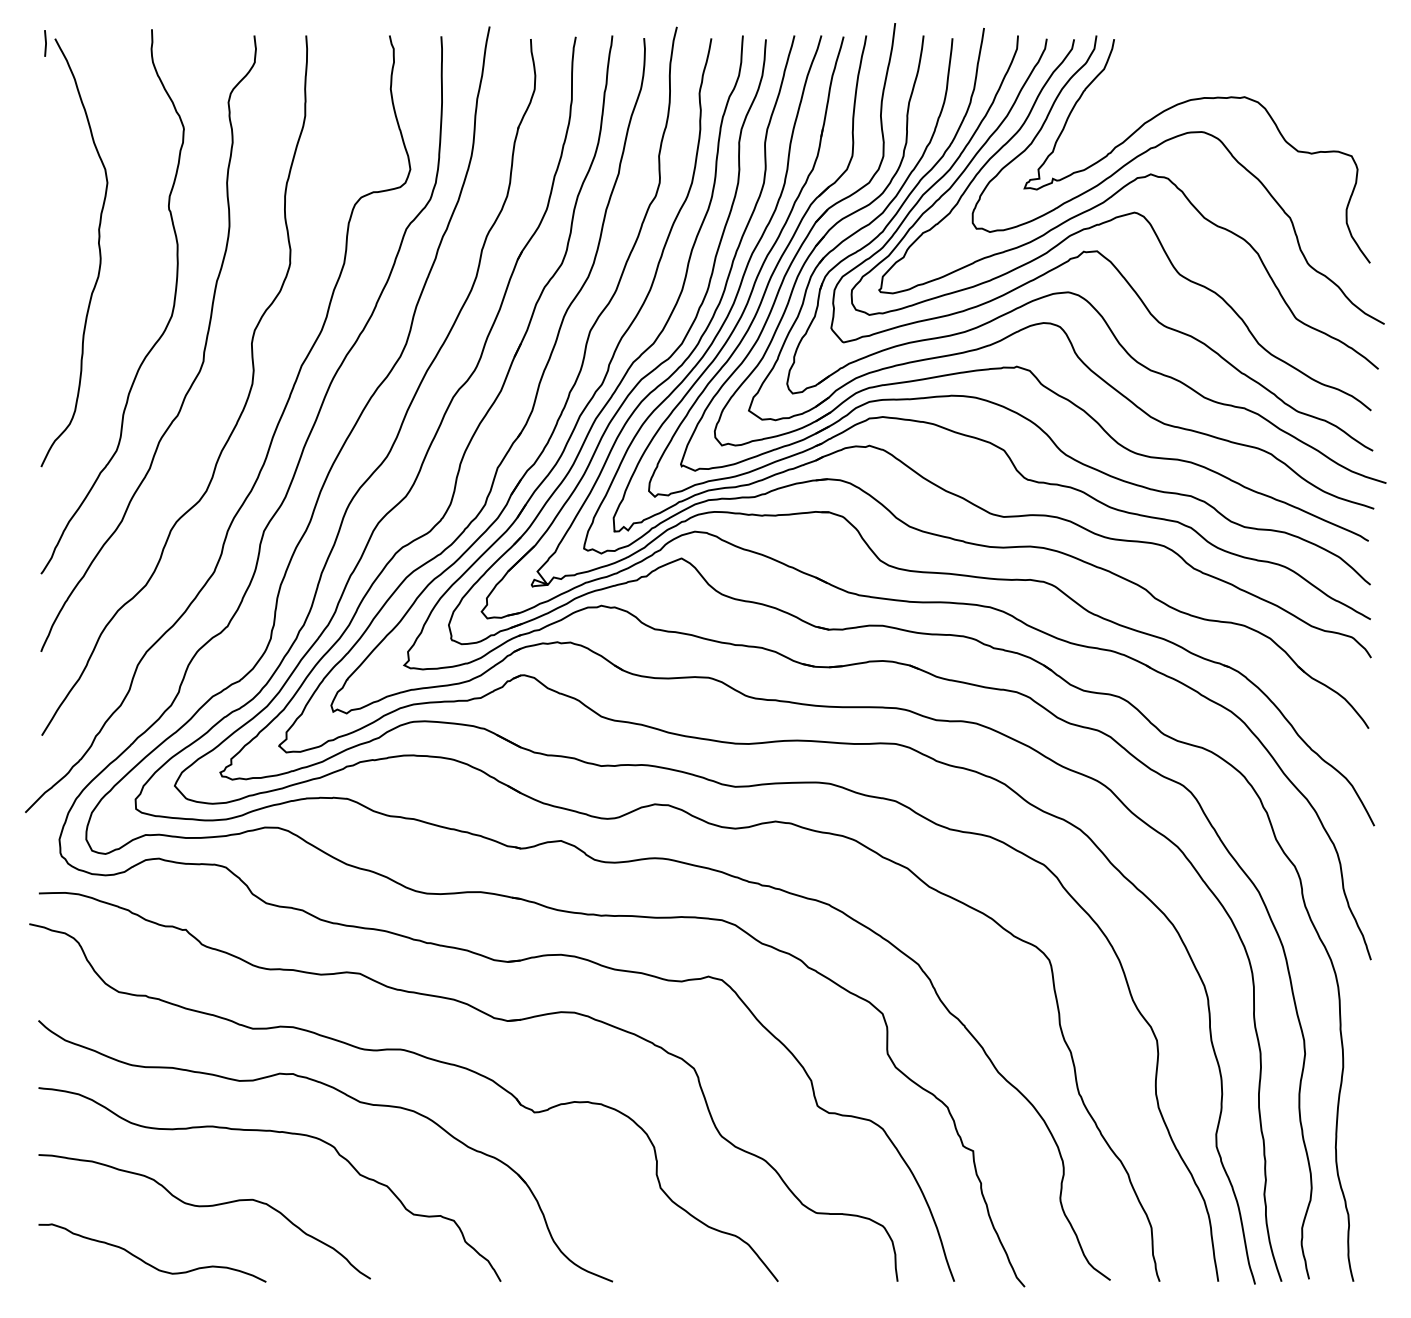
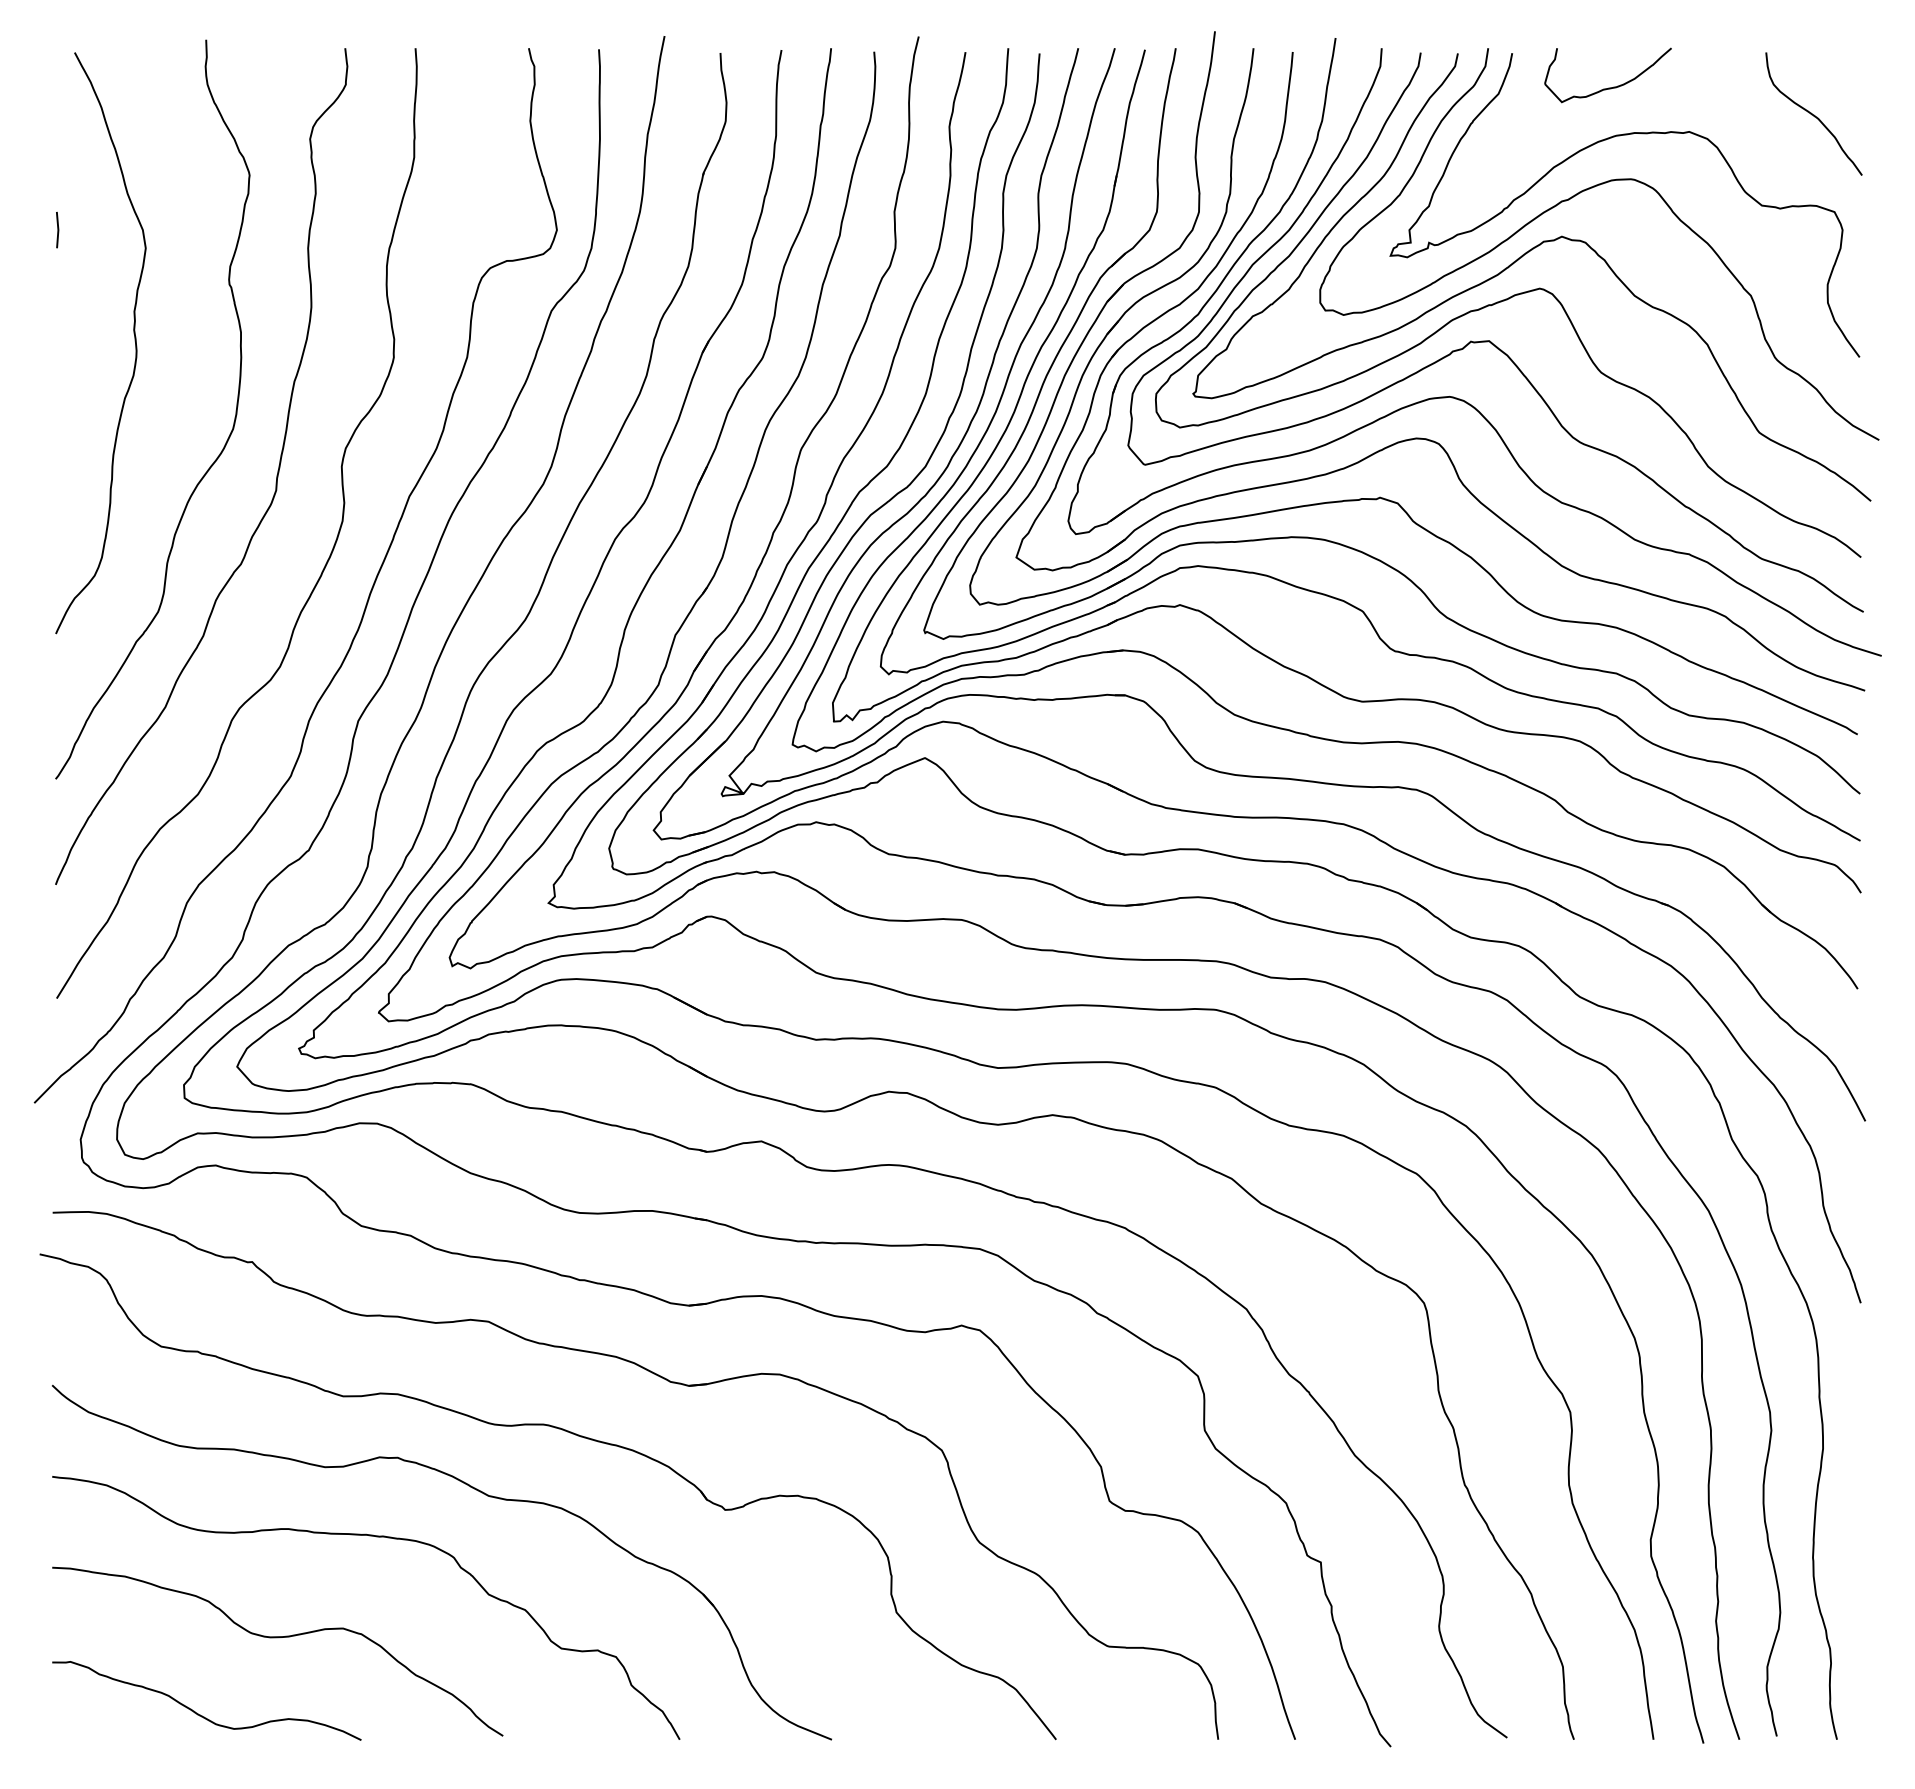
line: (45, 43) -> (57, 230), moved
curve: (1188, 63) -> (1613, 86), added
curve: (1335, 83) -> (1812, 113), added

